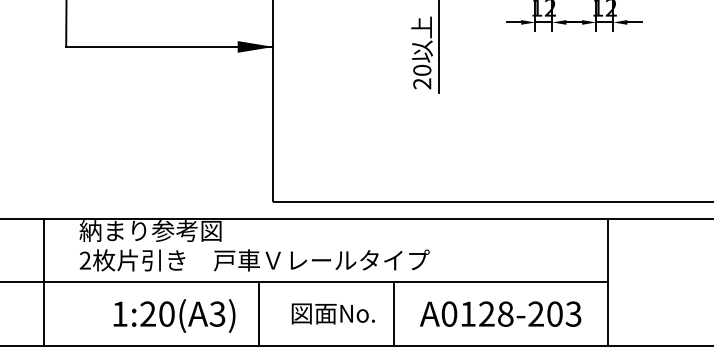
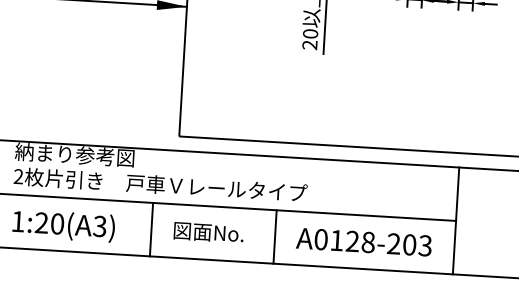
text: (332, 313) -> (208, 232), moved
line: (259, 314) -> (151, 229), moved
text: (174, 315) -> (63, 225), moved

